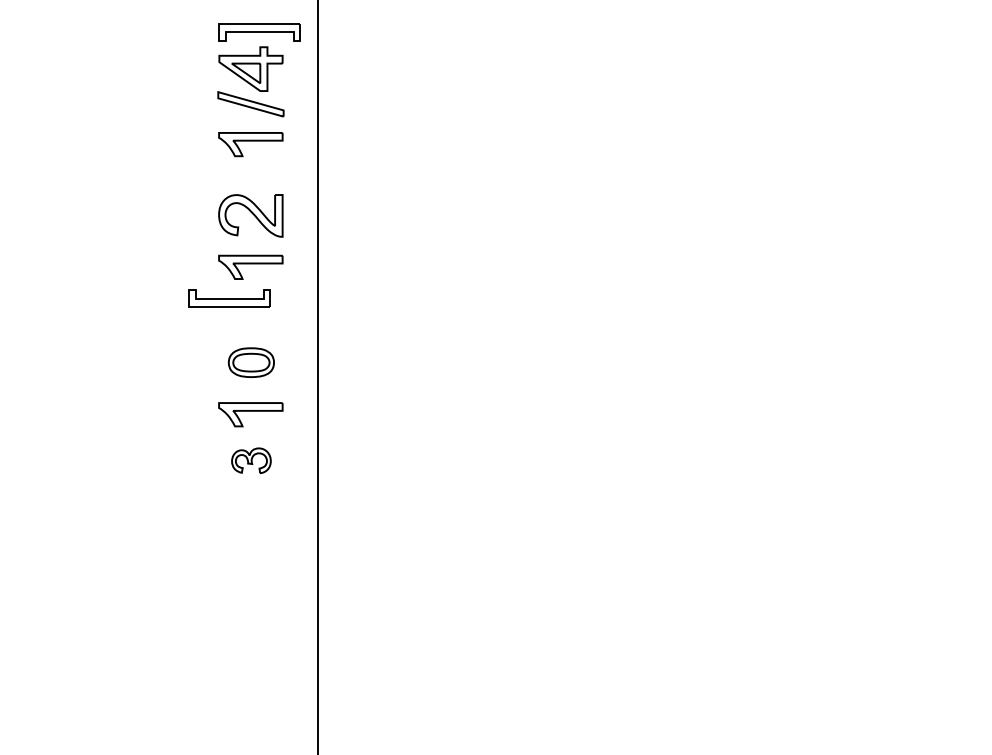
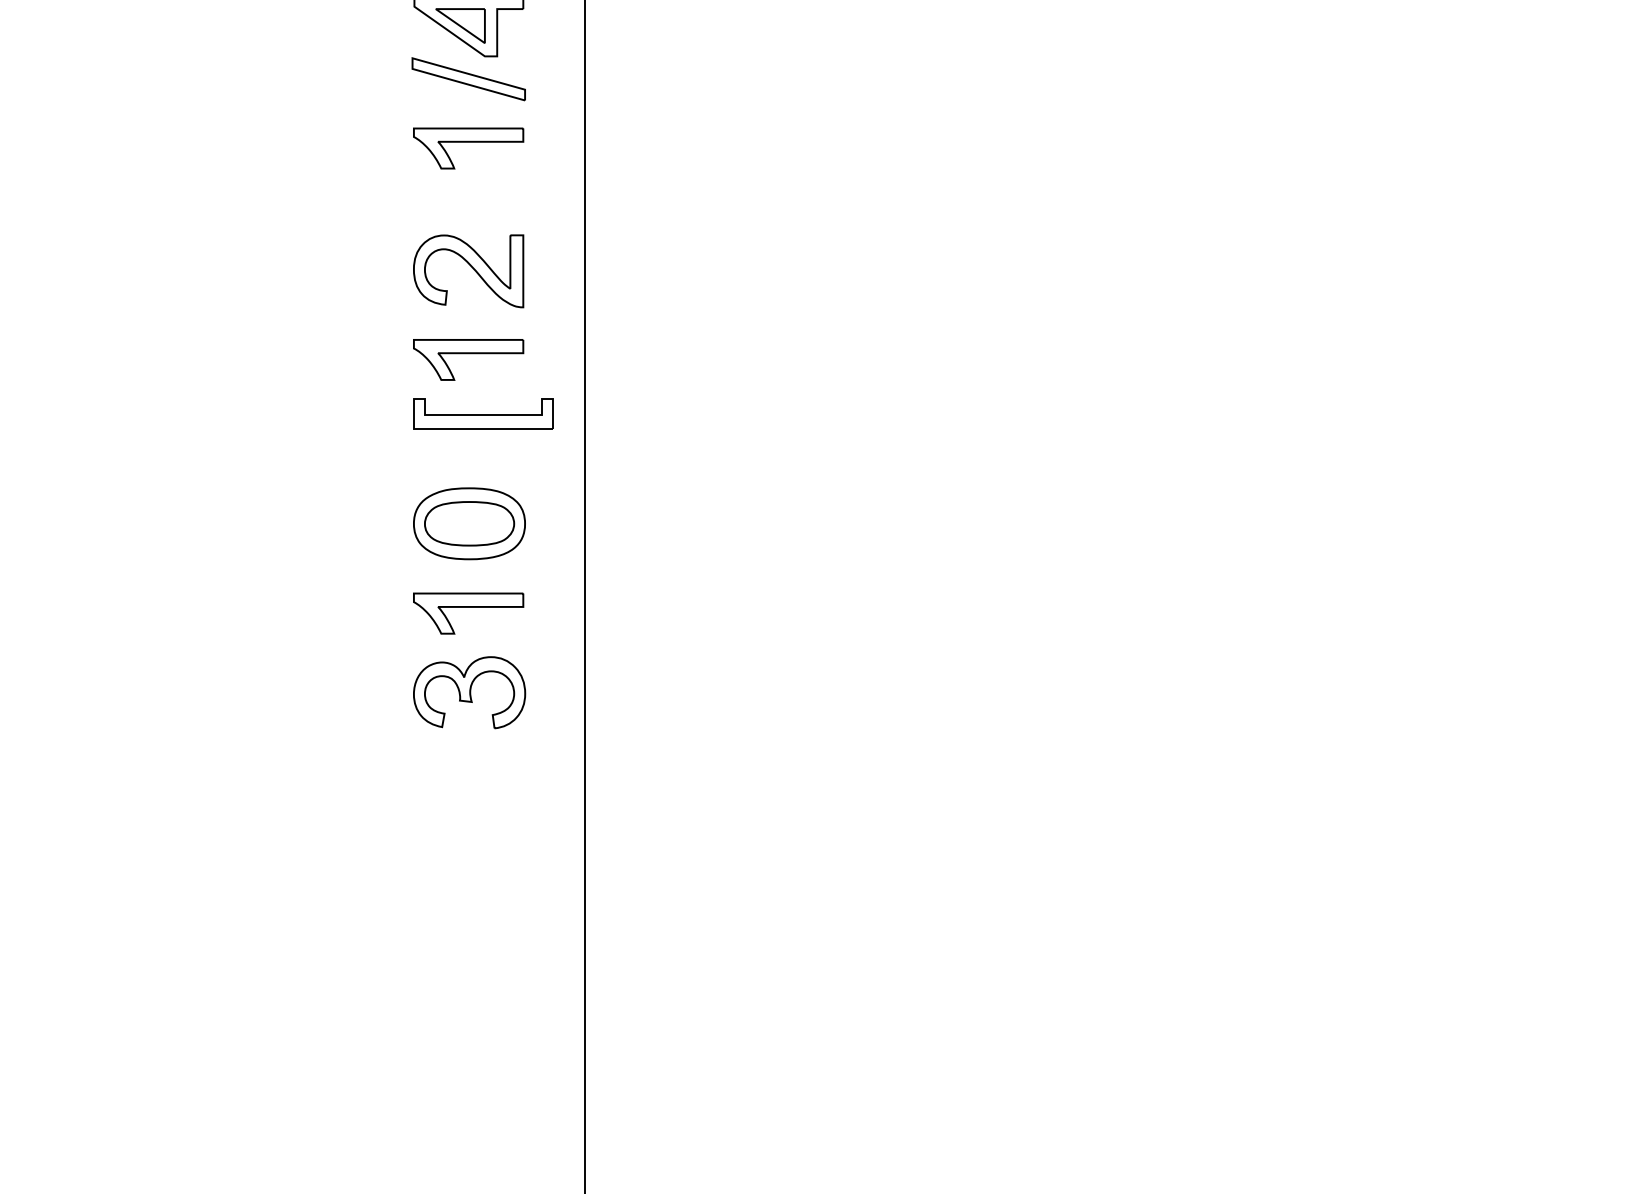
part: (229, 298) -> (483, 413), moved
part: (251, 362) -> (469, 523), size x1.43
part: (251, 460) -> (469, 692), size x1.67

